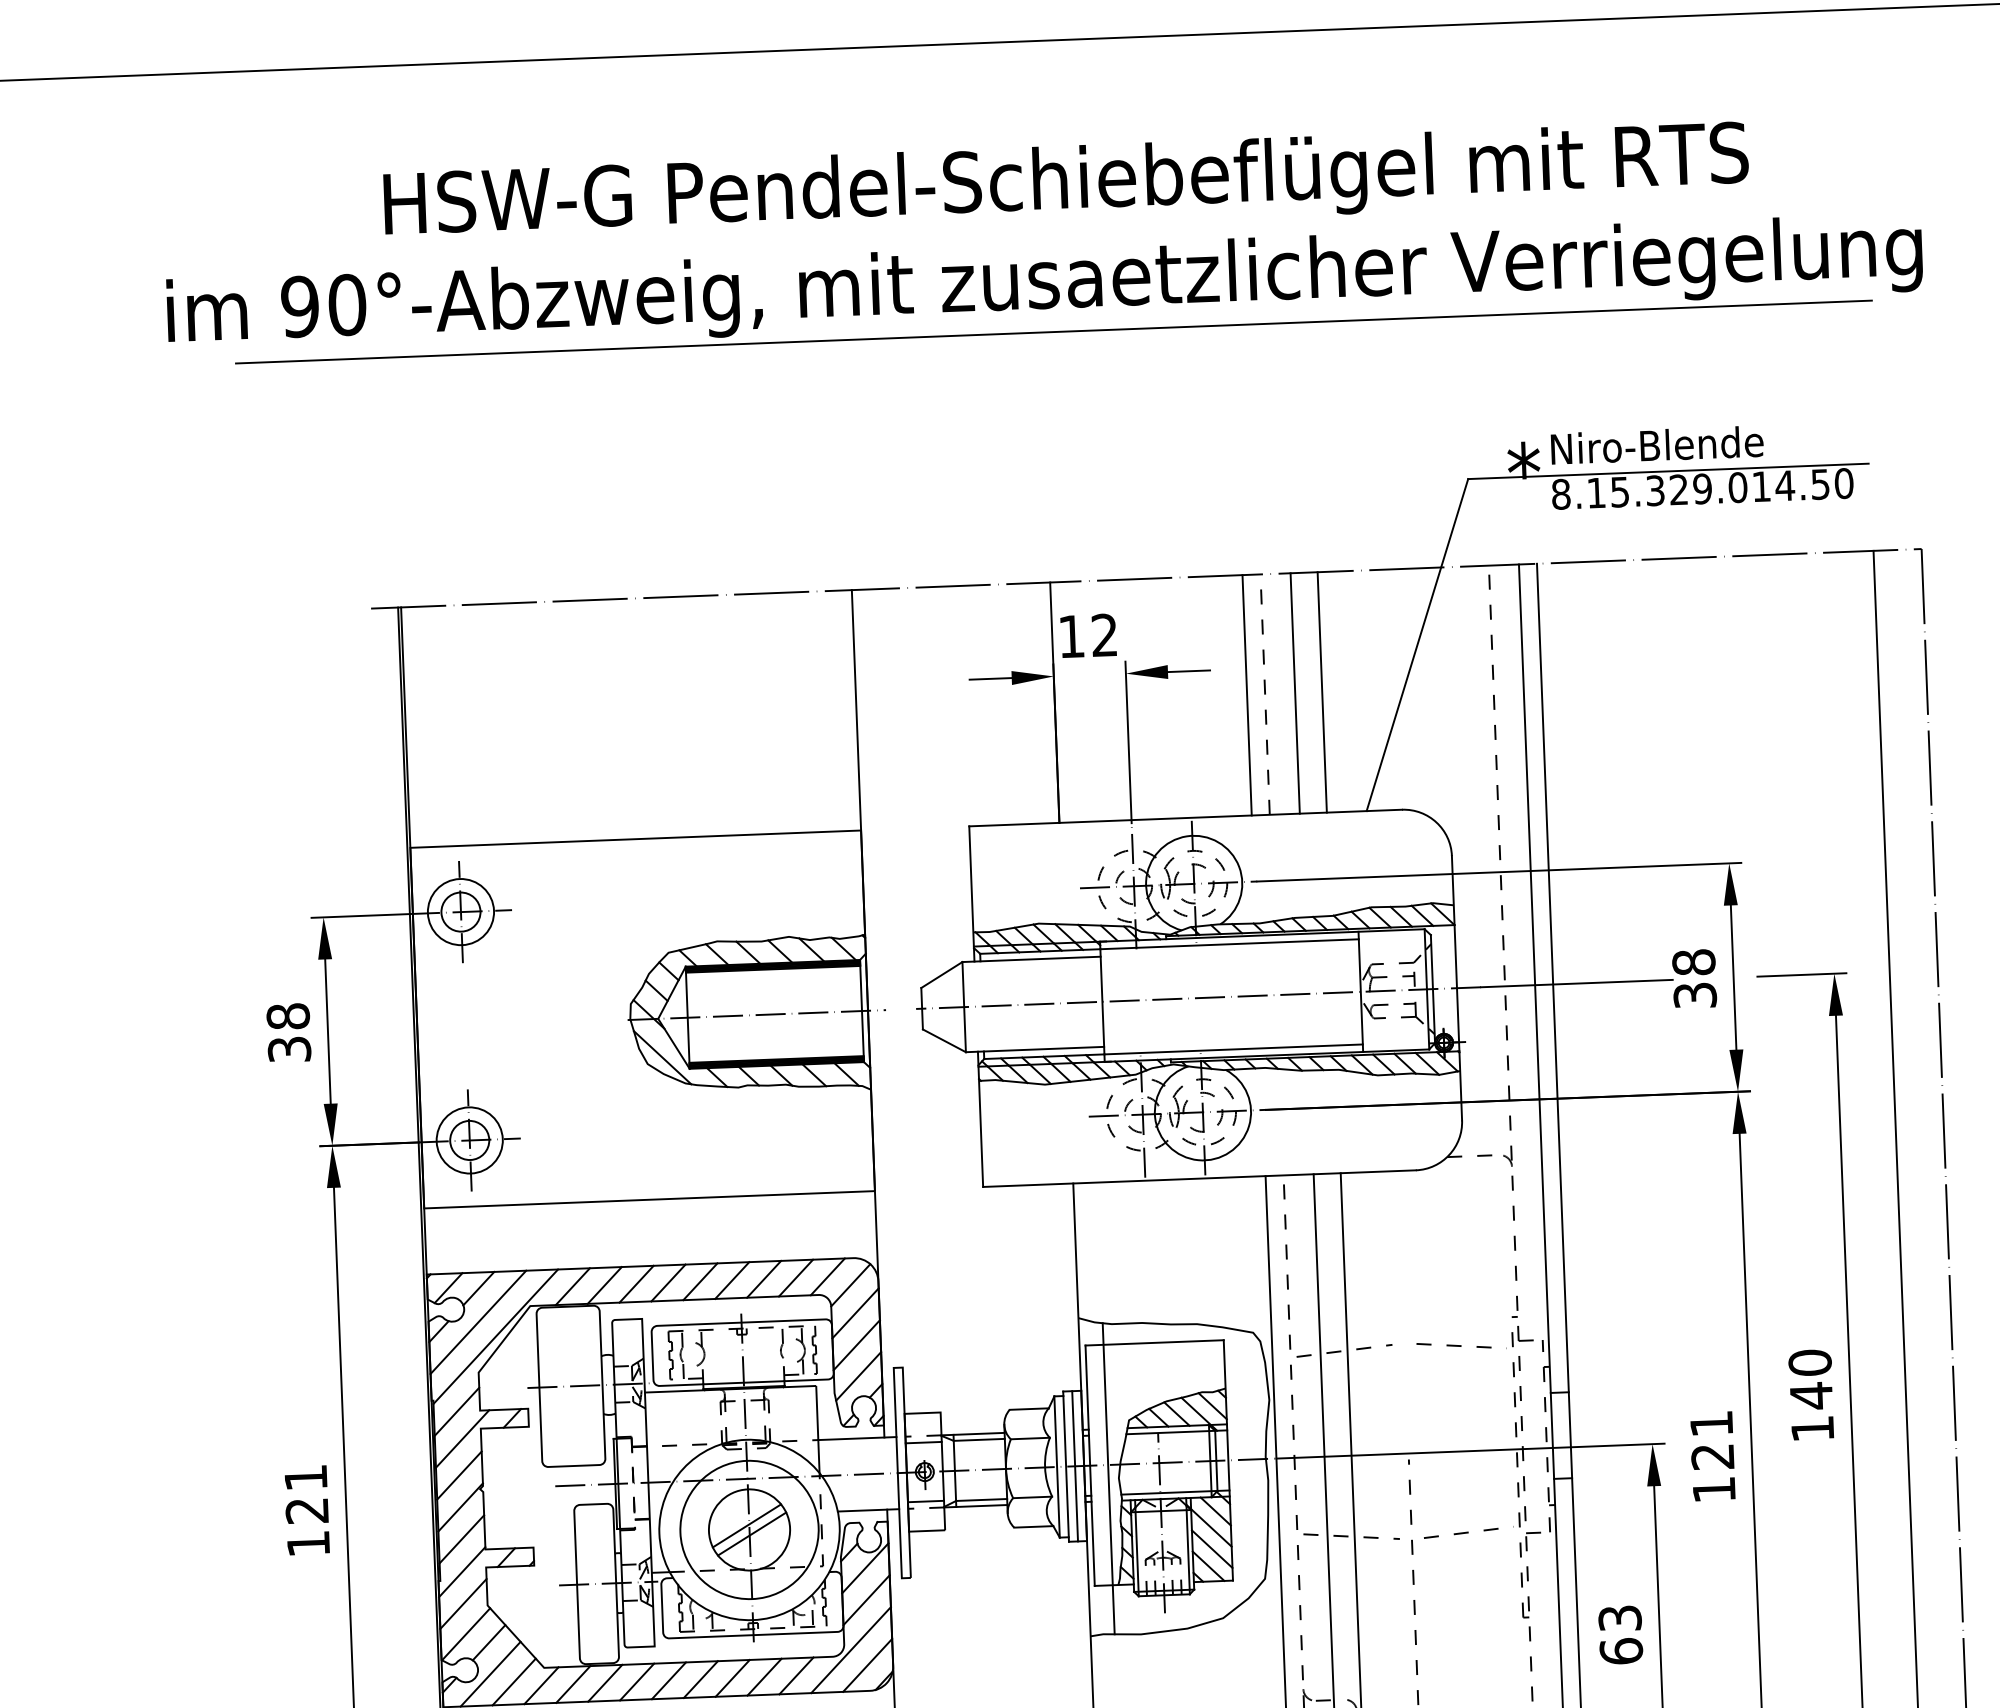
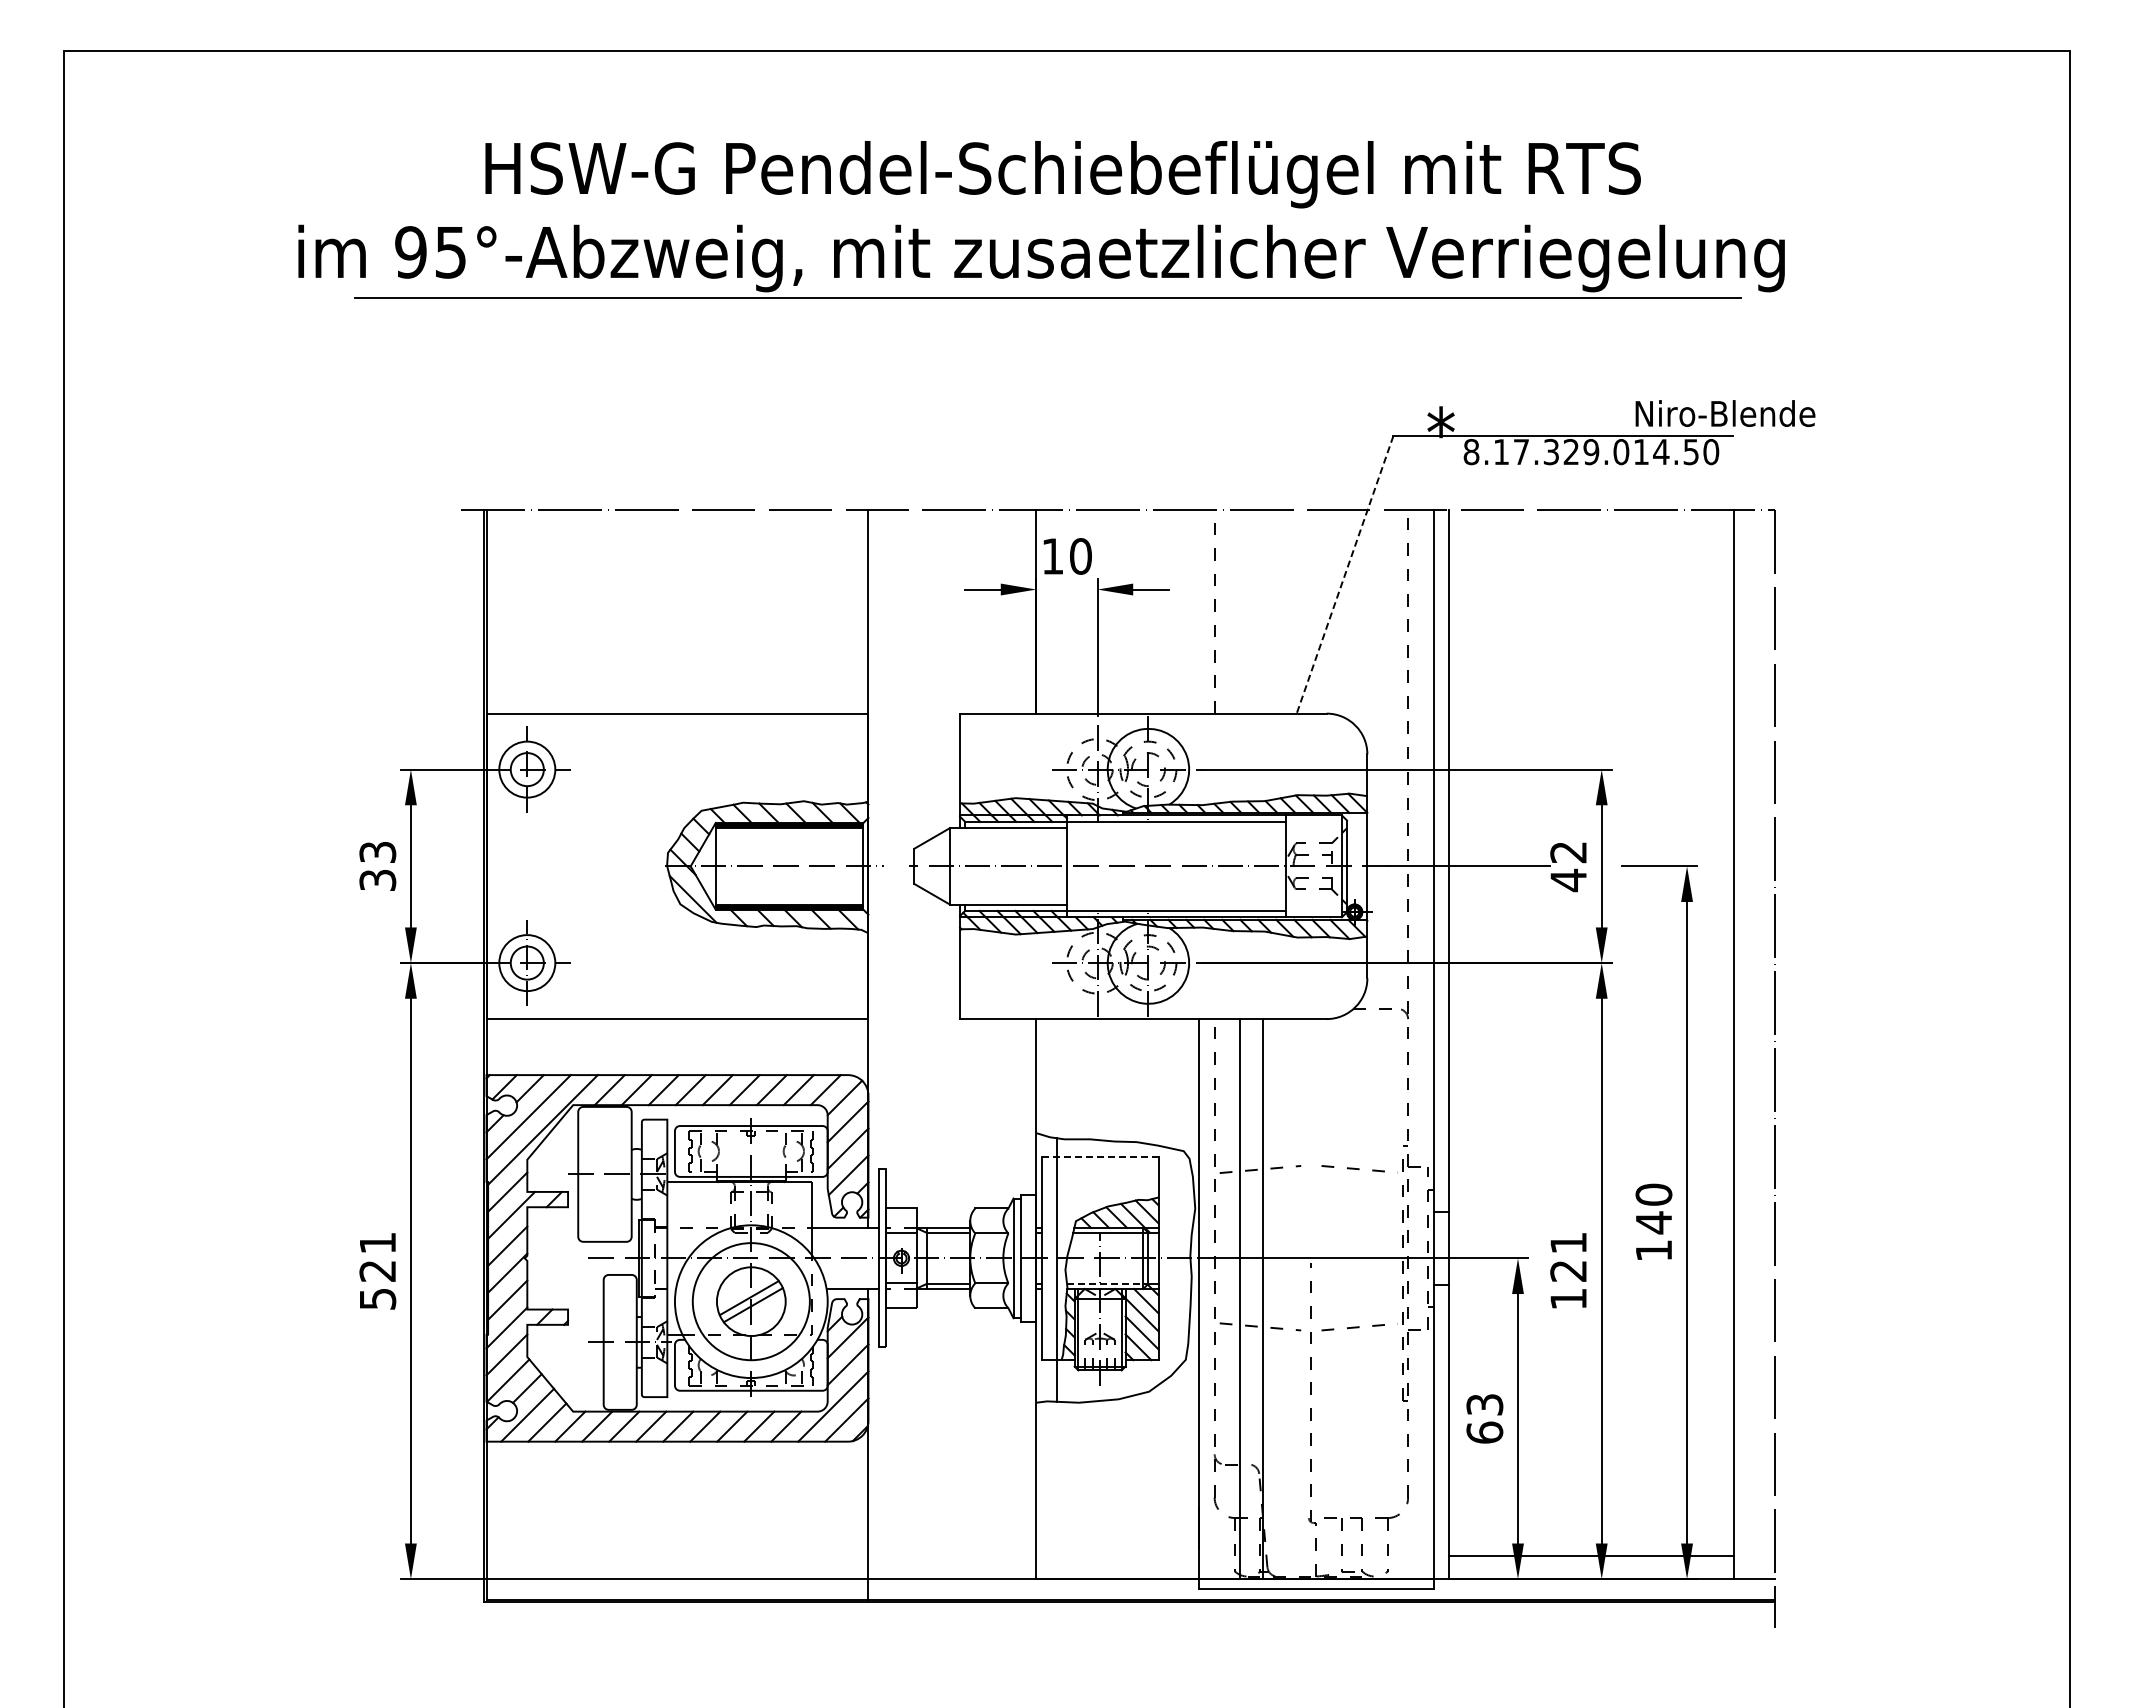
text: (346, 305) -> (450, 252), 90°-Abzweig, -> 95°-Abzweig,
text: (1657, 445) -> (1725, 413), moved
text: (1620, 492) -> (1521, 452), 8.15.329.014.50 -> 8.17.329.014.50
text: (1104, 635) -> (1080, 556), 12 -> 10
line: (1417, 644) -> (1345, 574), solid -> dashed
line: (1322, 692) -> (1263, 611), removed
line: (1295, 693) -> (1240, 611), removed
line: (1247, 694) -> (1199, 611), removed
text: (1694, 979) -> (1568, 866), 38 -> 42
text: (287, 1016) -> (377, 852), 38 -> 33
line: (1155, 1342) -> (1100, 1156), solid -> dashed
line: (1074, 1466) -> (1028, 1258), removed
line: (1169, 1492) -> (1107, 1283), solid -> dashed
text: (309, 1544) -> (378, 1299), 121 -> 521

